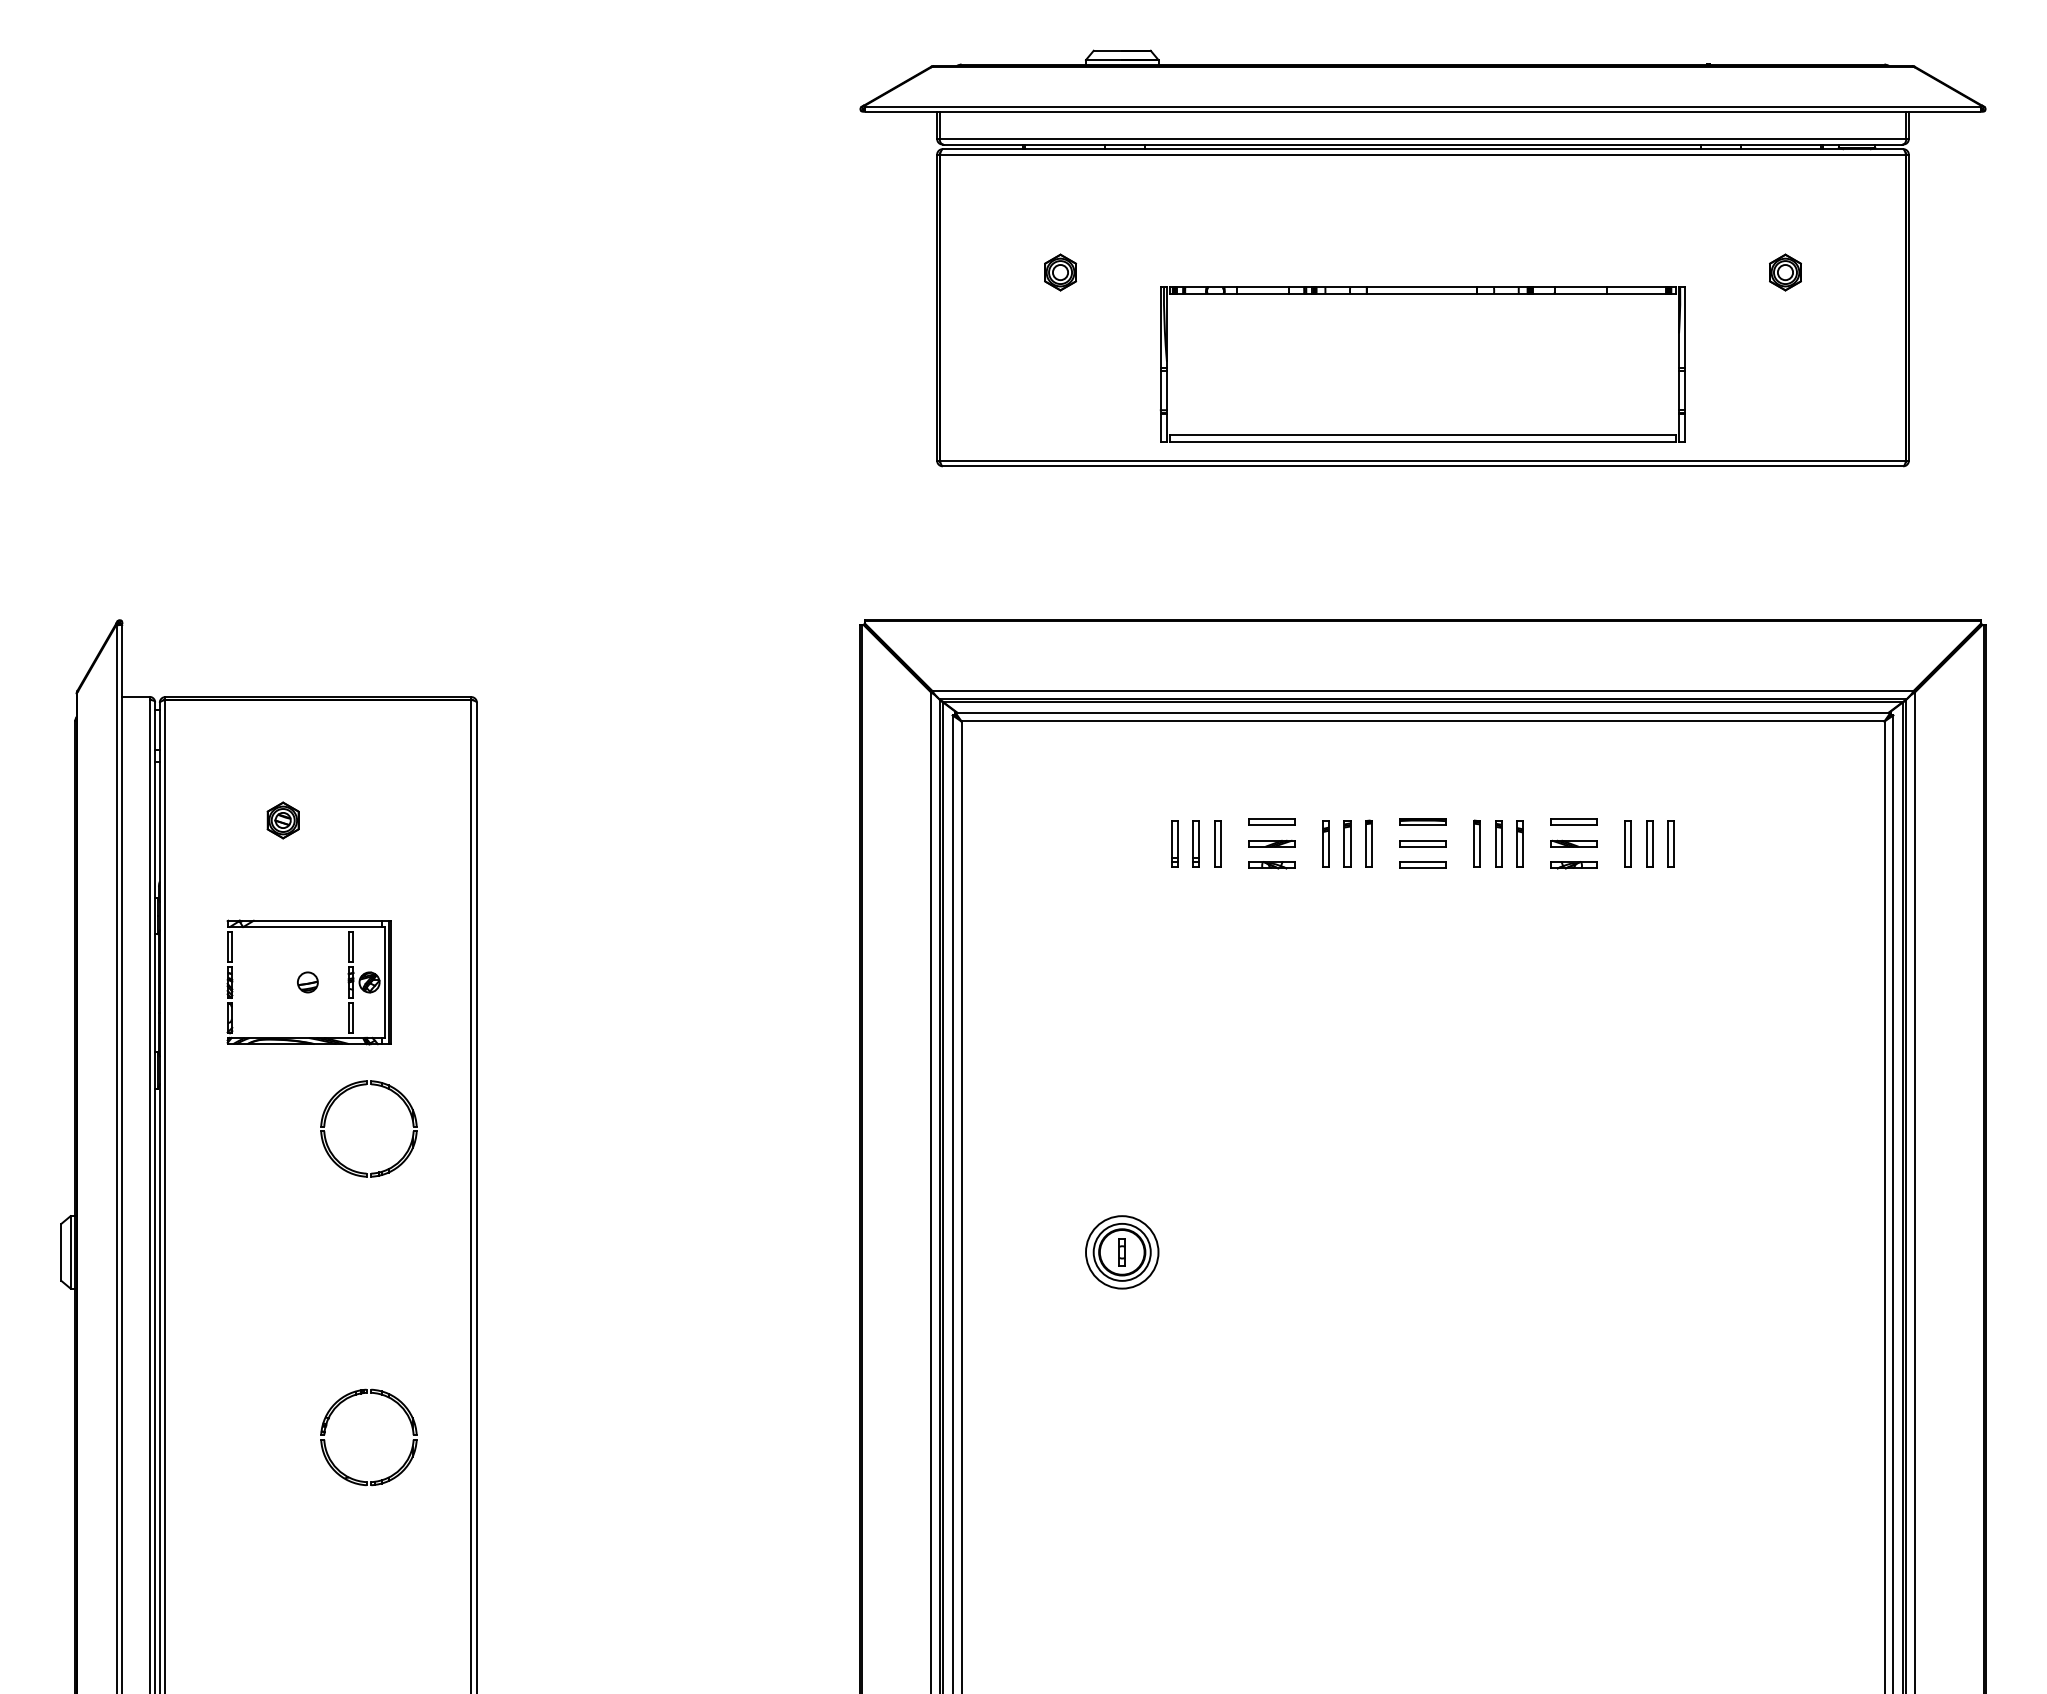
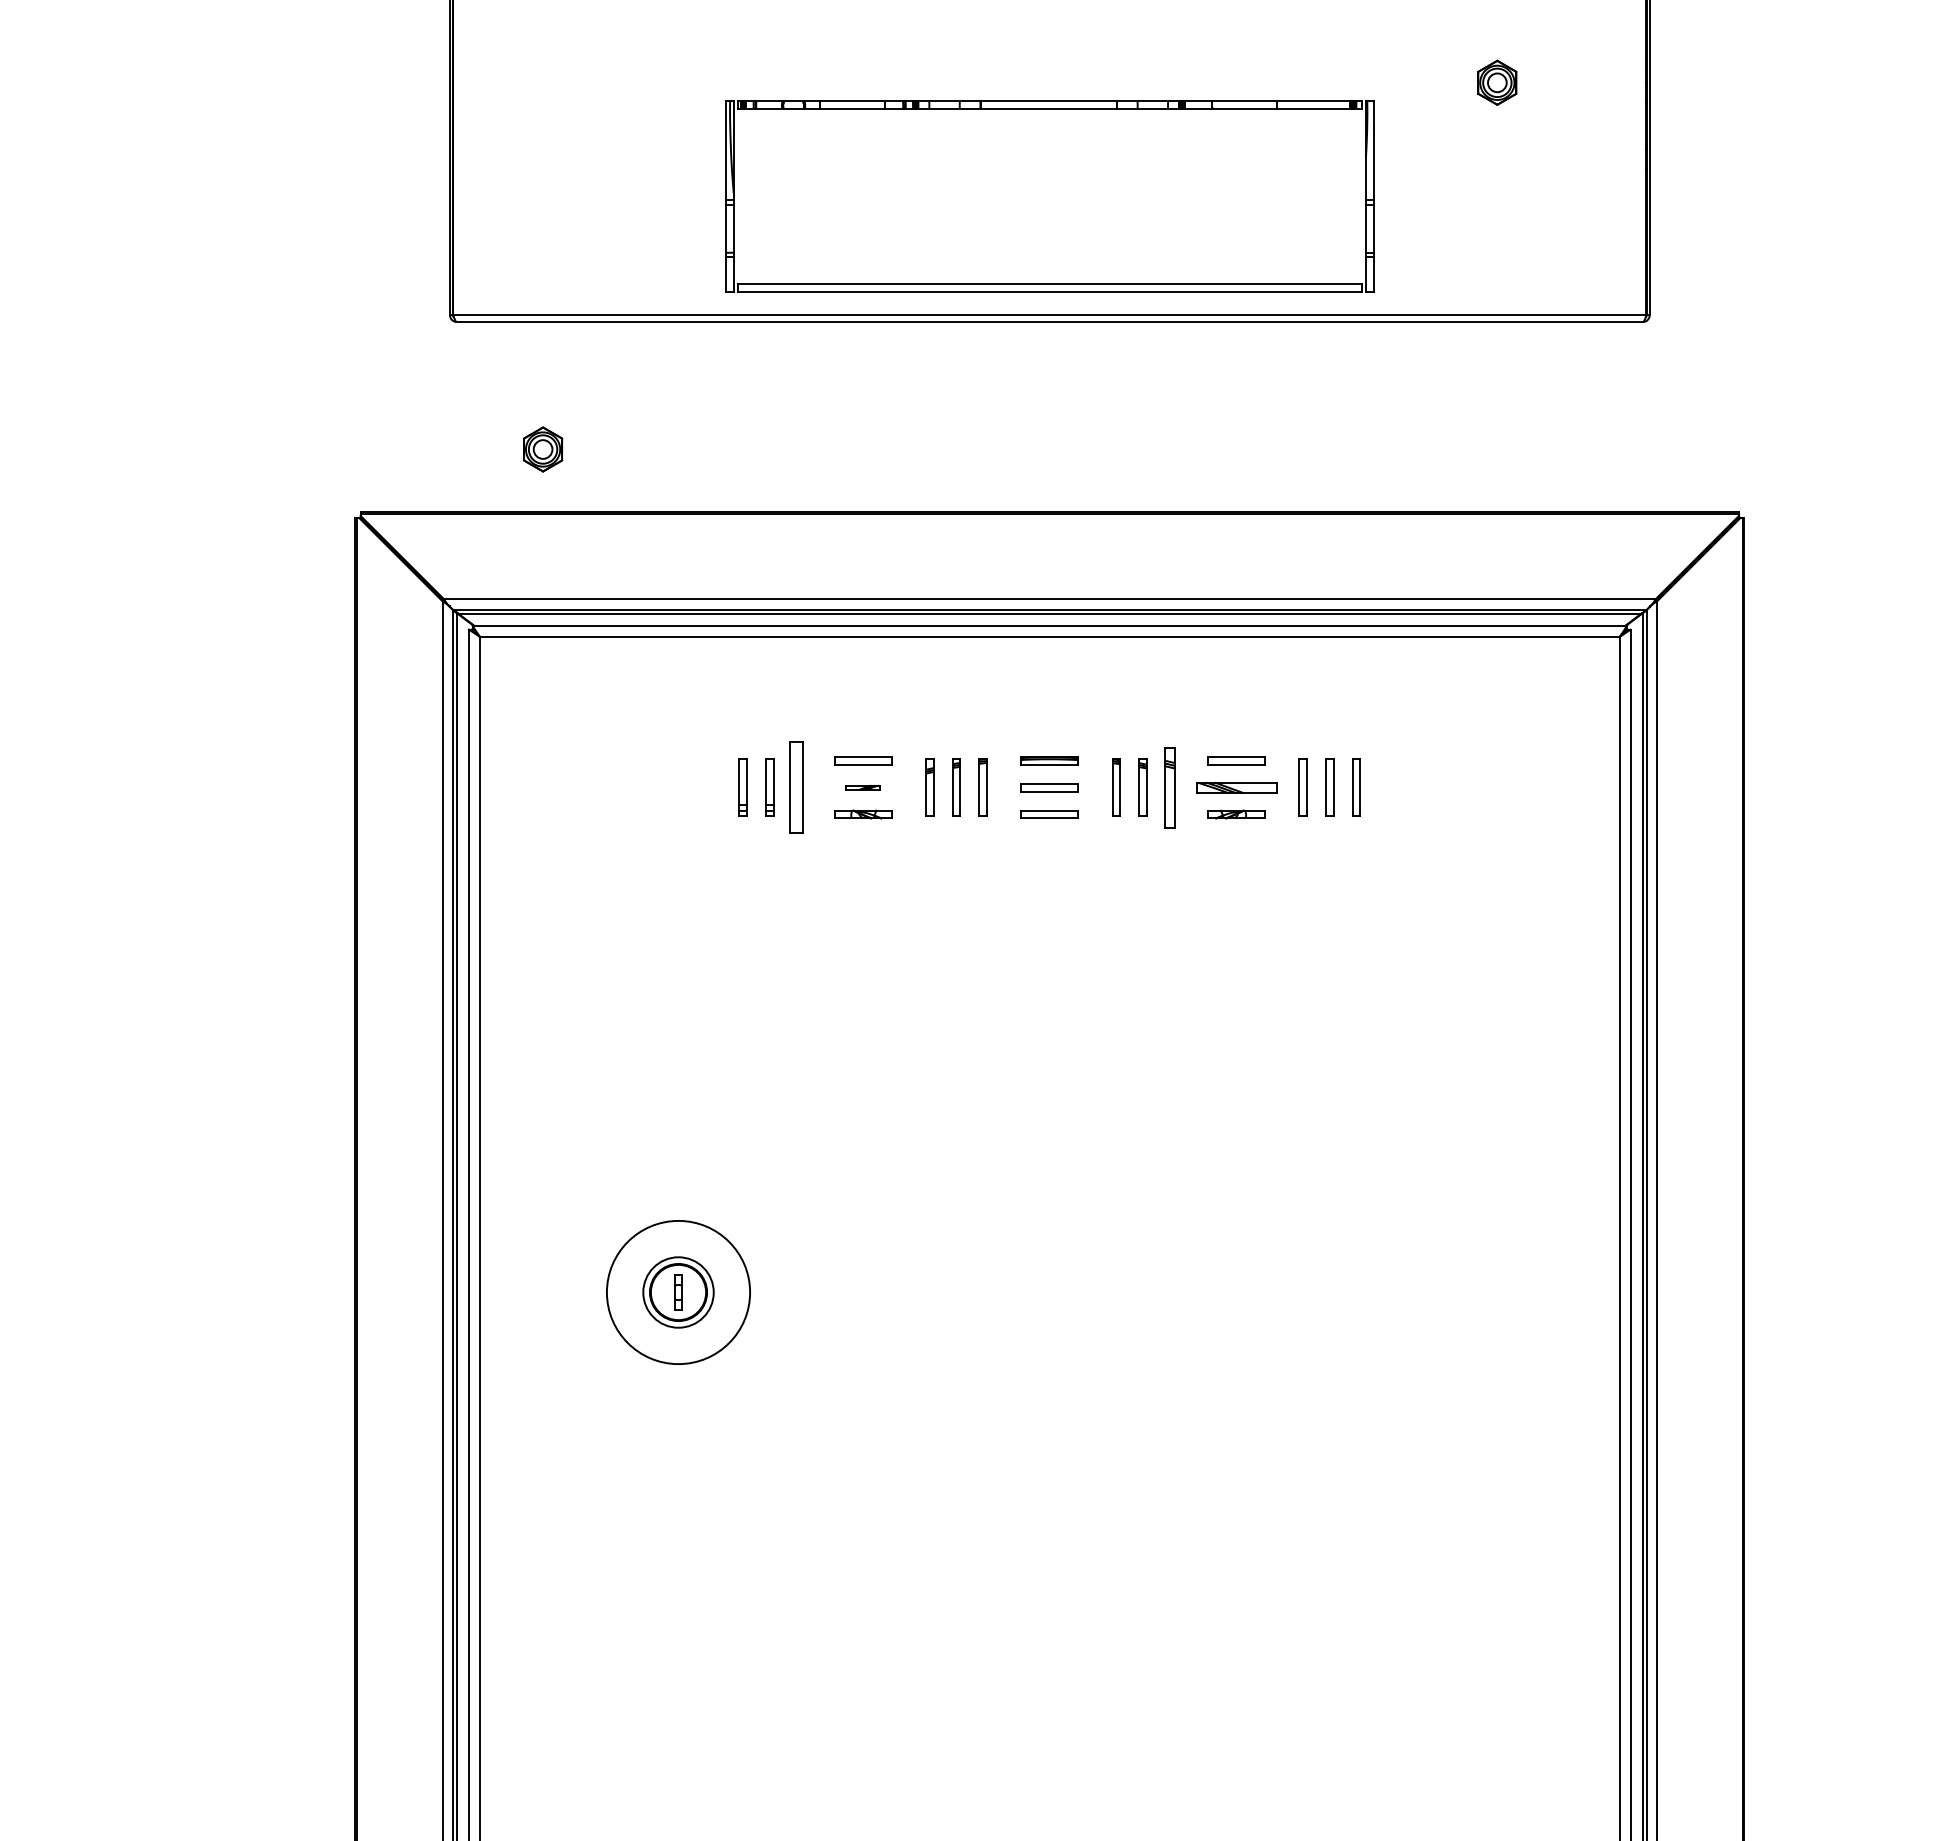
part: (1060, 272) -> (543, 449), moved
part: (1217, 843) -> (796, 787), size x1.6
part: (1271, 843) -> (862, 787), size x0.6
part: (1519, 843) -> (1168, 787), size x1.4
part: (1573, 843) -> (1235, 787), size x1.4
circle: (1122, 1252) -> (678, 1292), size x1.6

